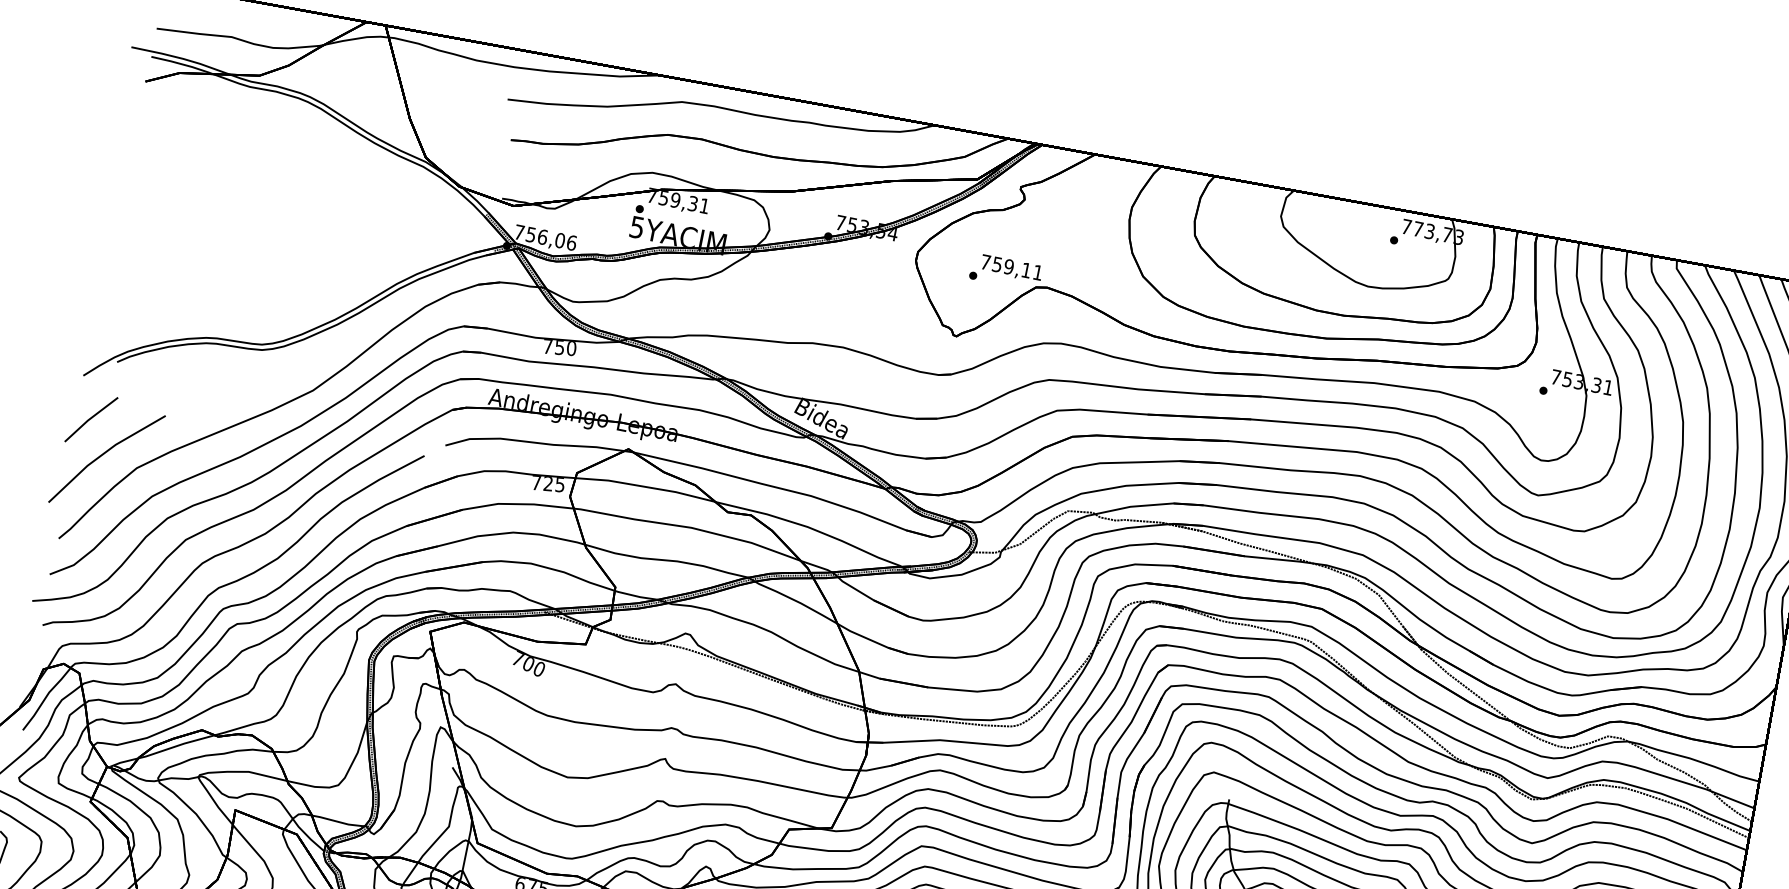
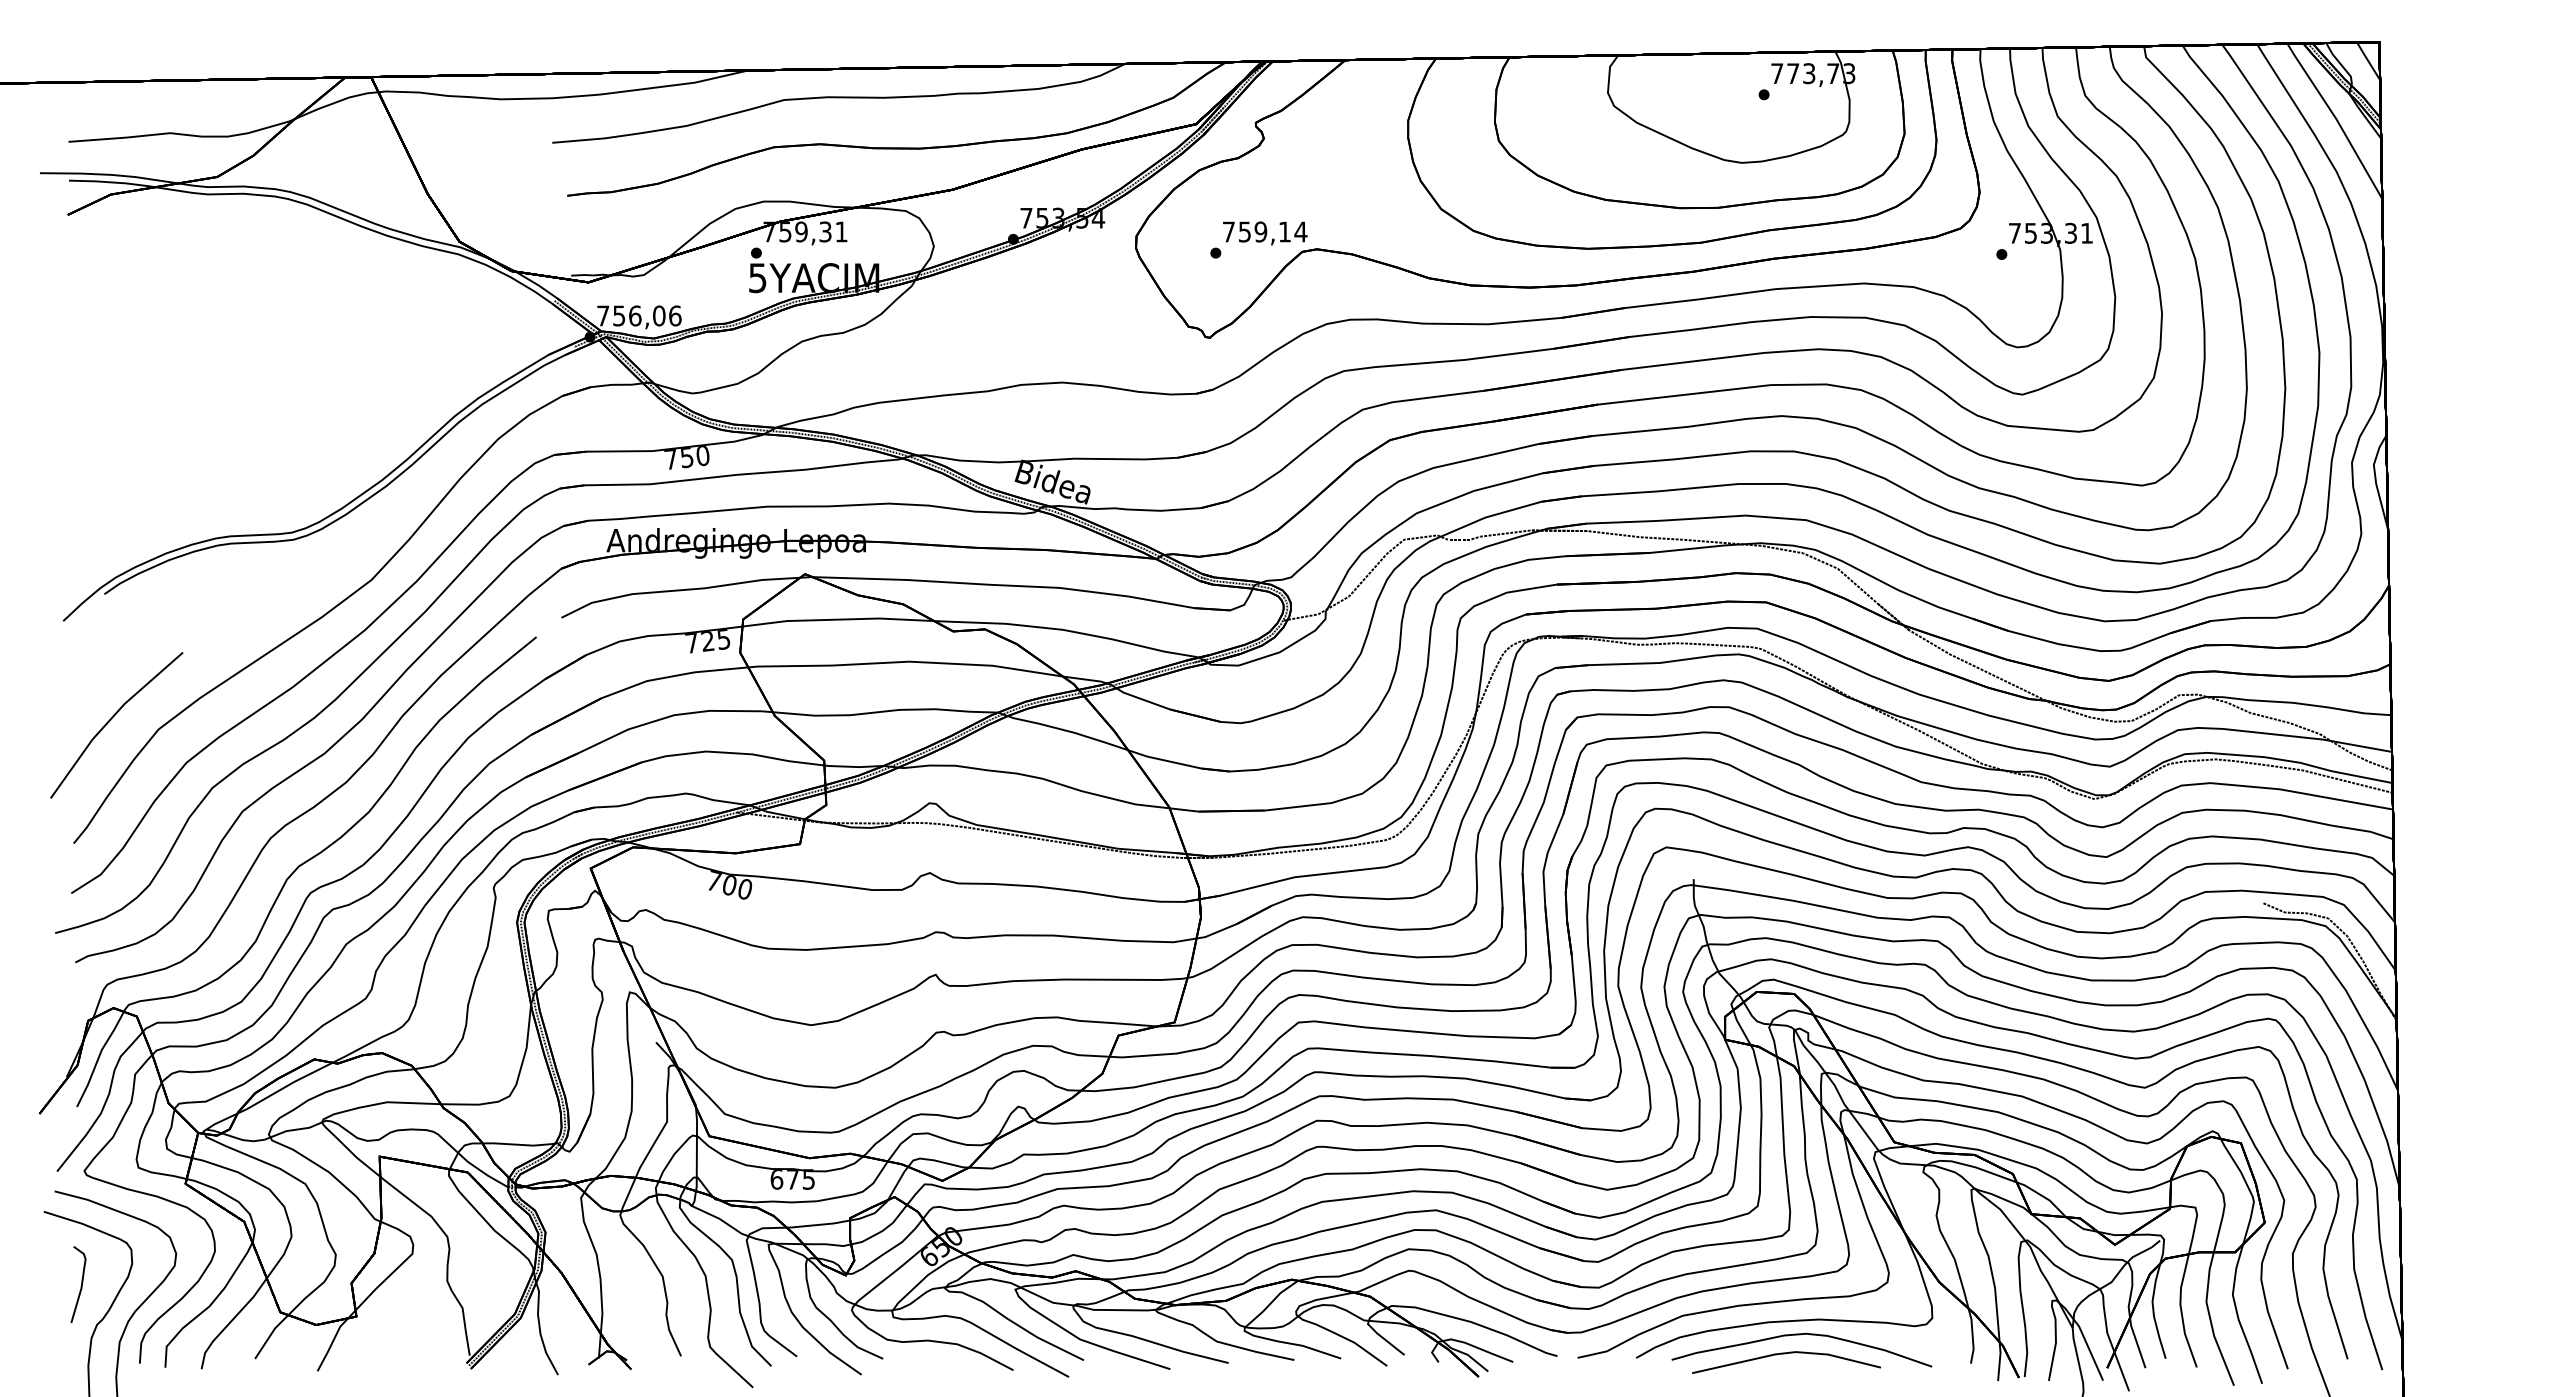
text: (1037, 272) -> (1300, 231), 759,11 -> 759,14
part: (91, 419) -> (85, 676), removed

